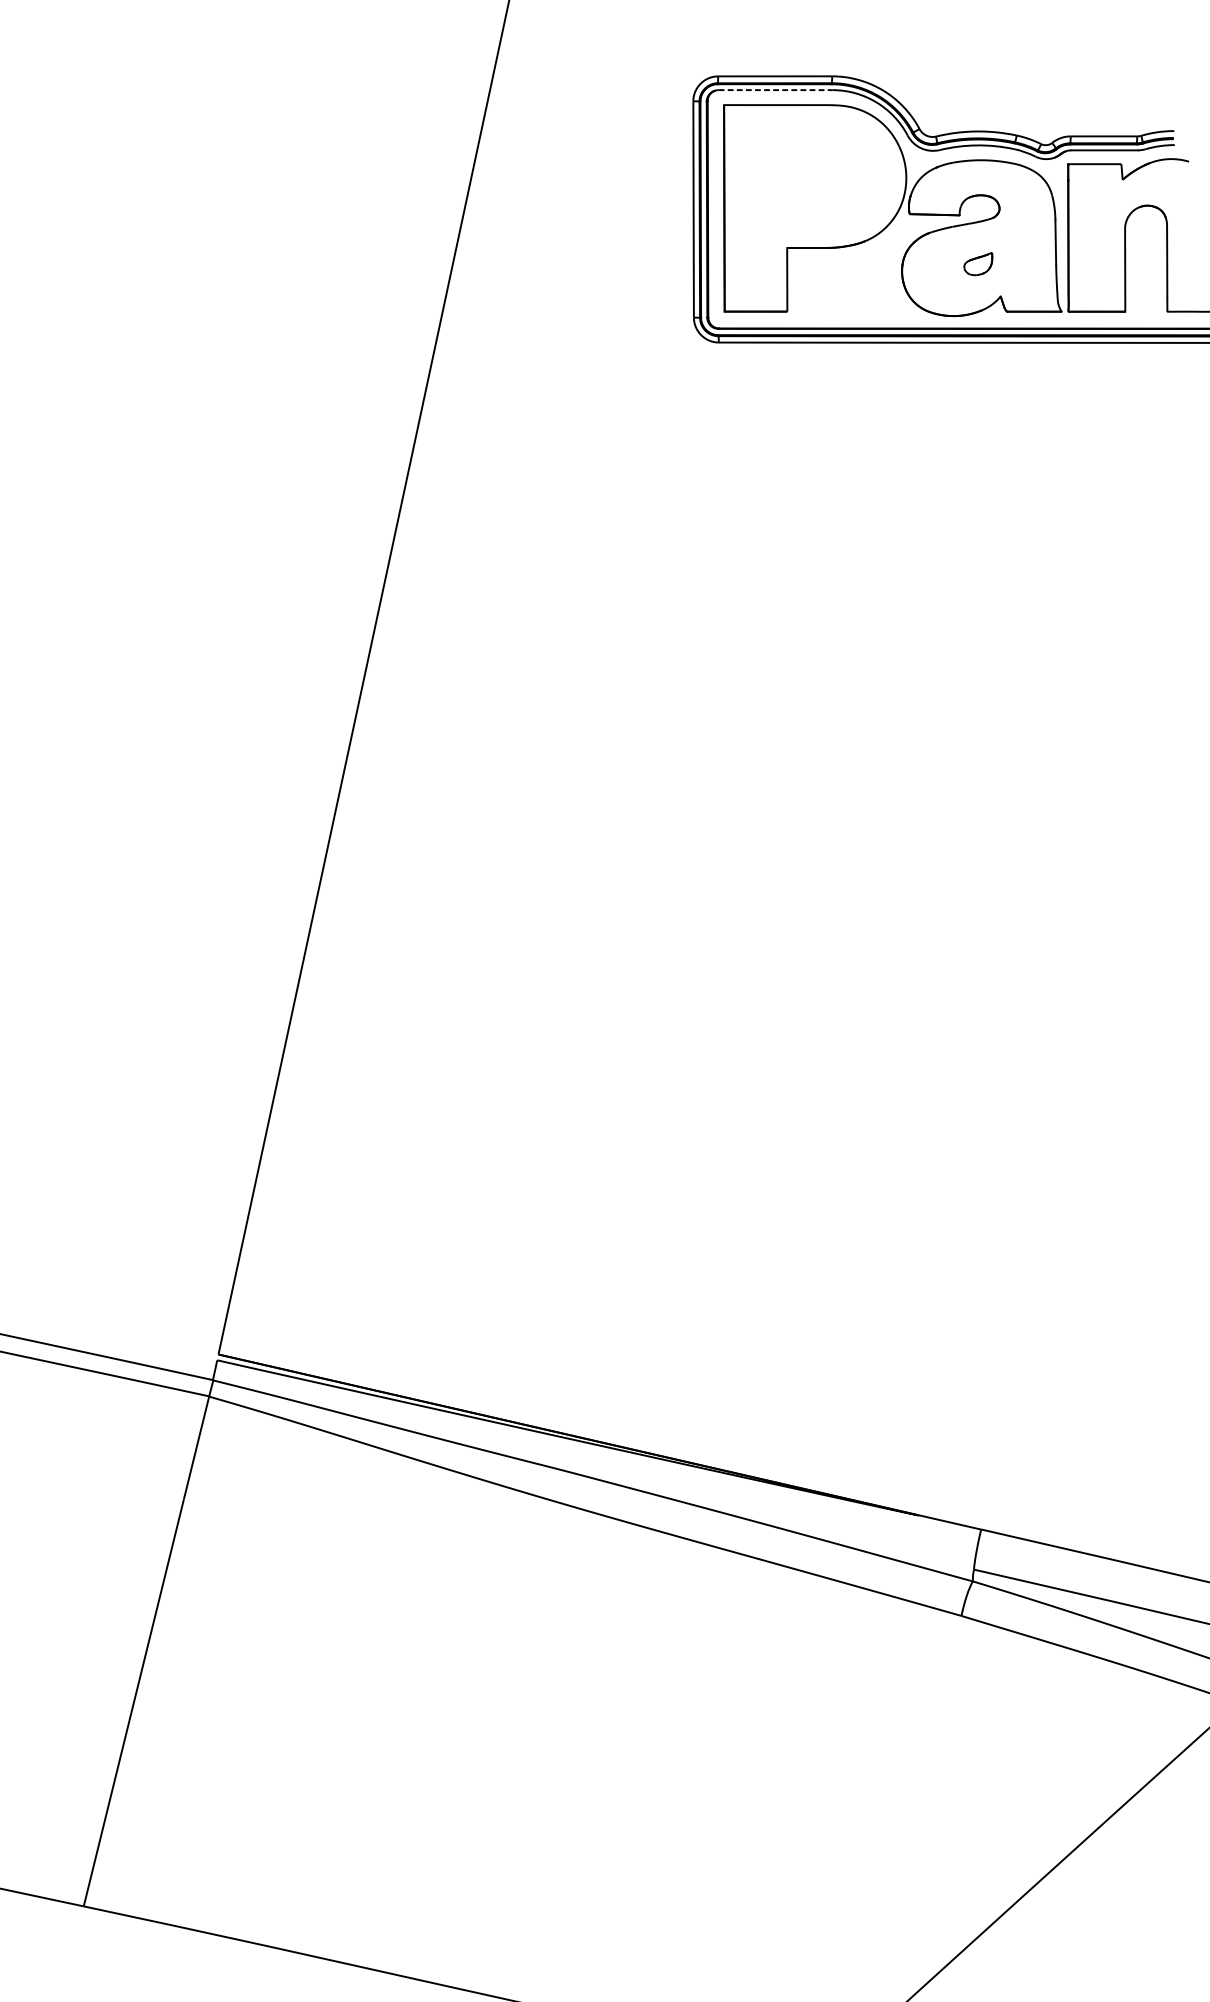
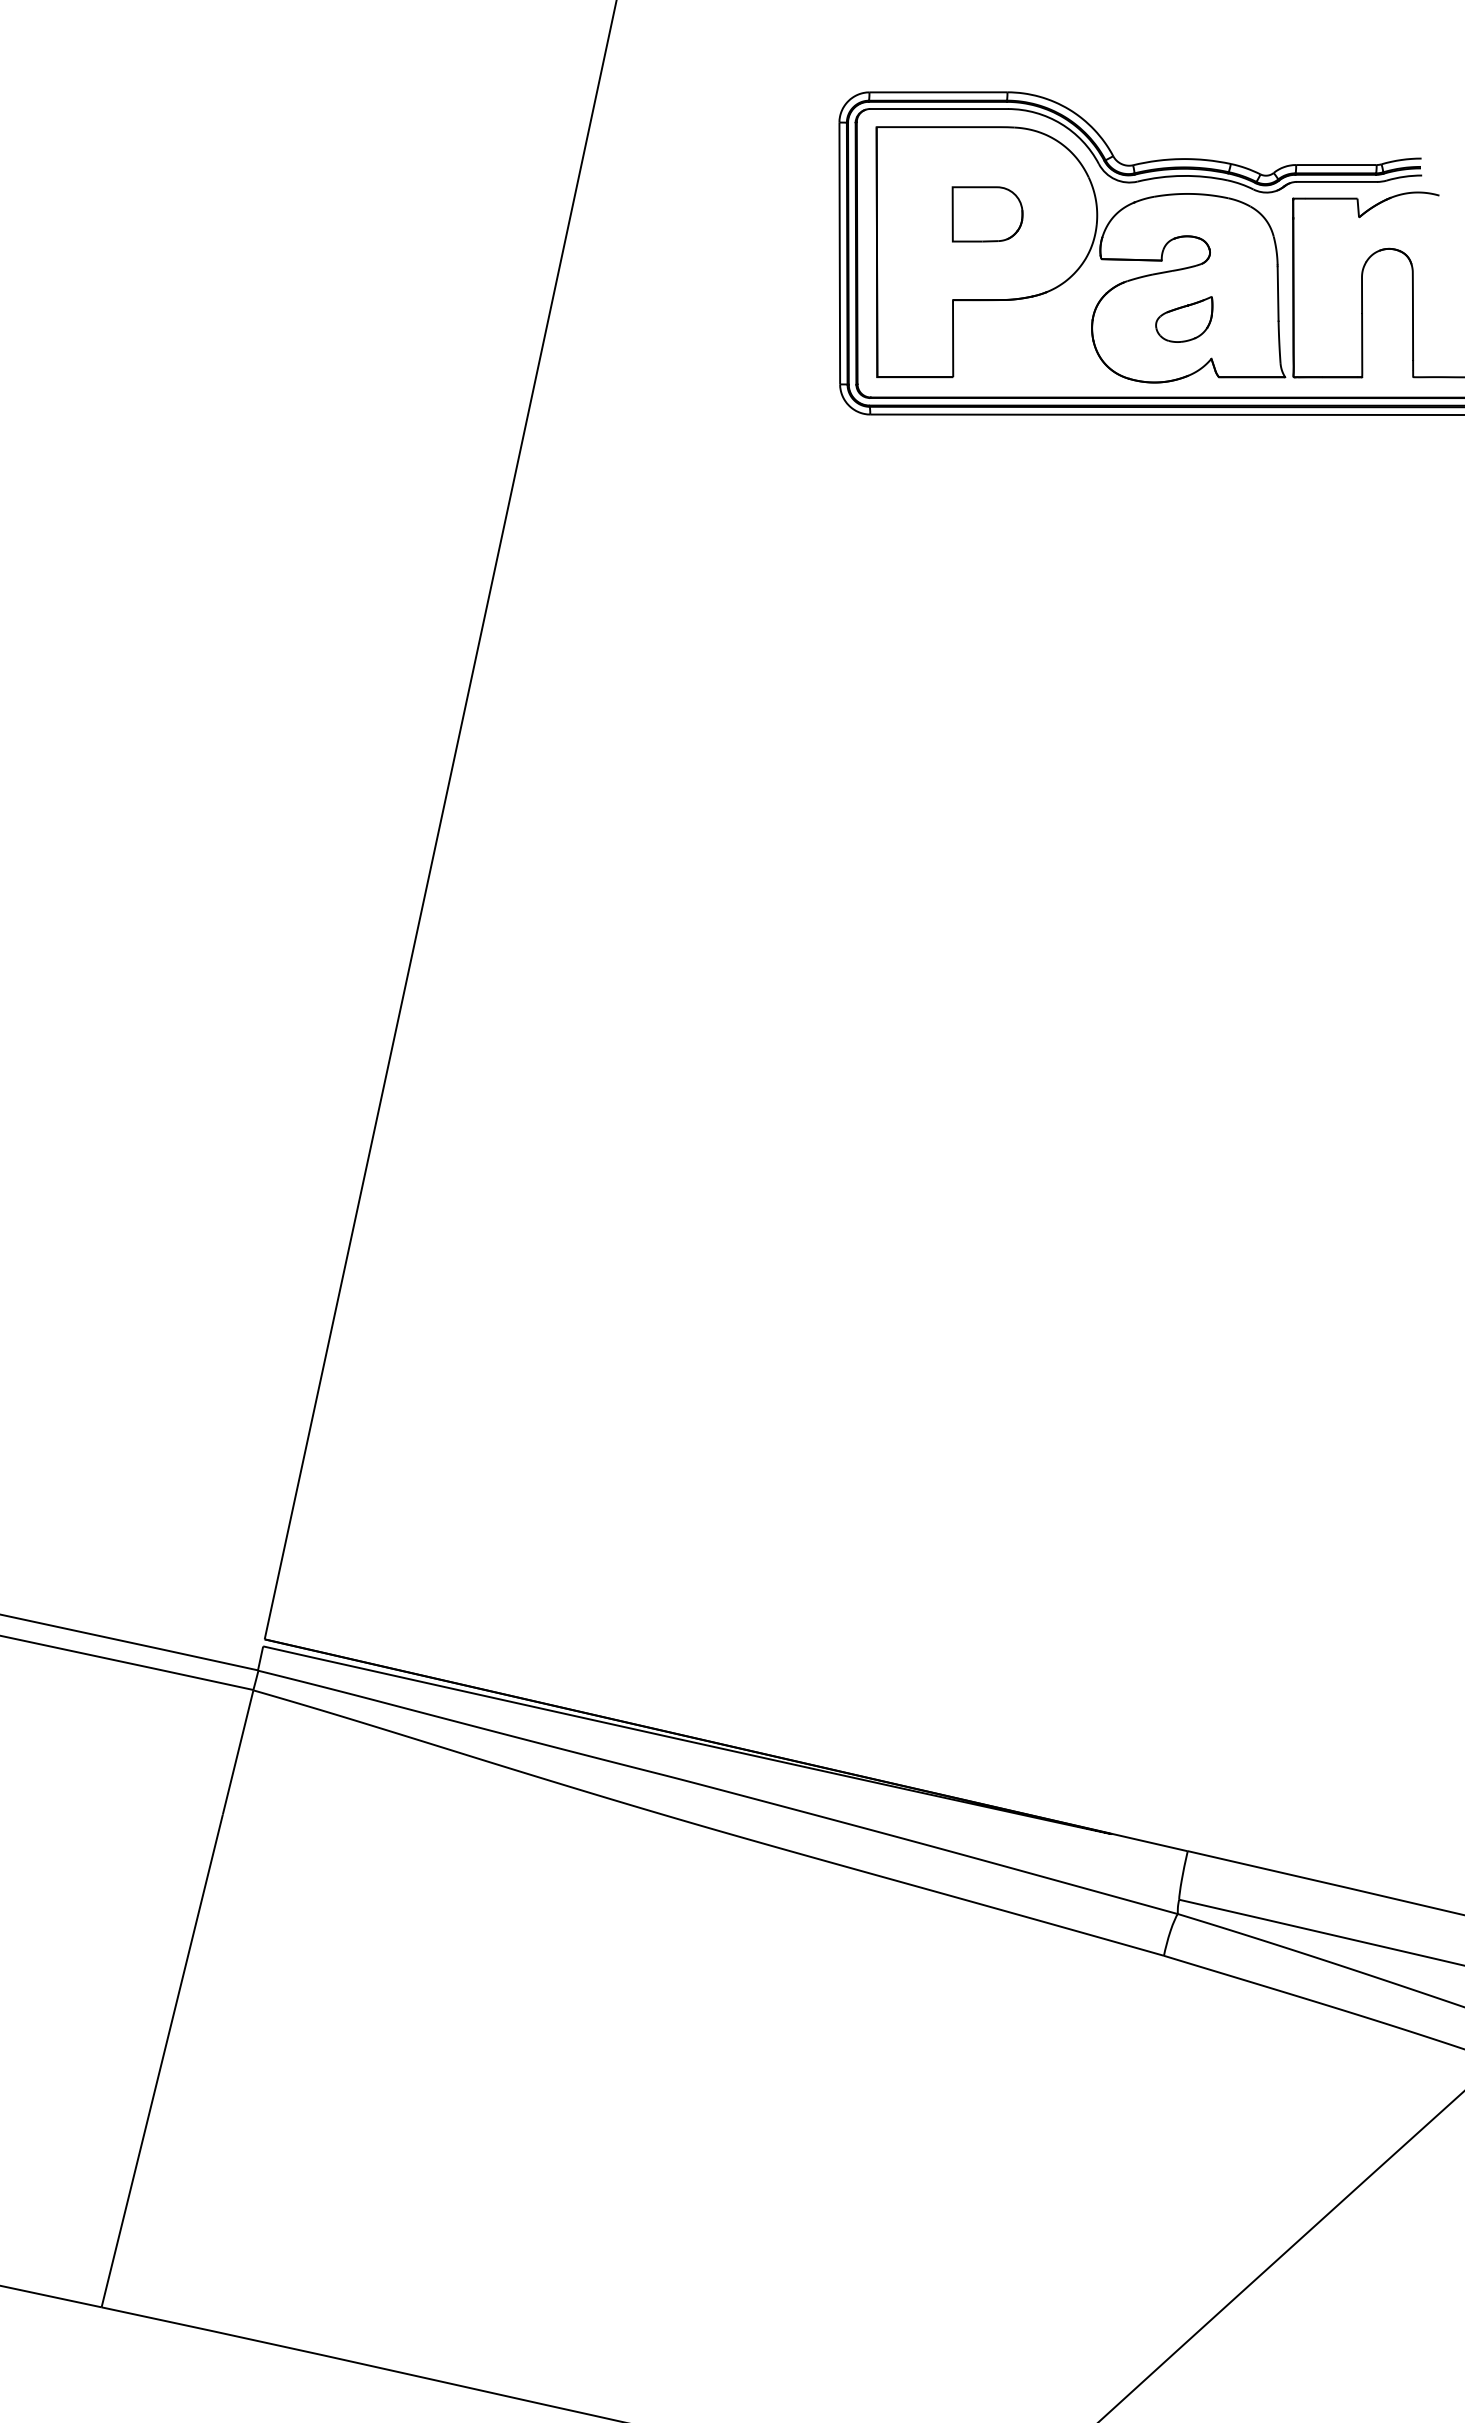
line: (776, 90) -> (939, 109), dashed -> solid
part: (815, 177) -> (987, 214), added
part: (978, 264) -> (1184, 319), size x1.67

